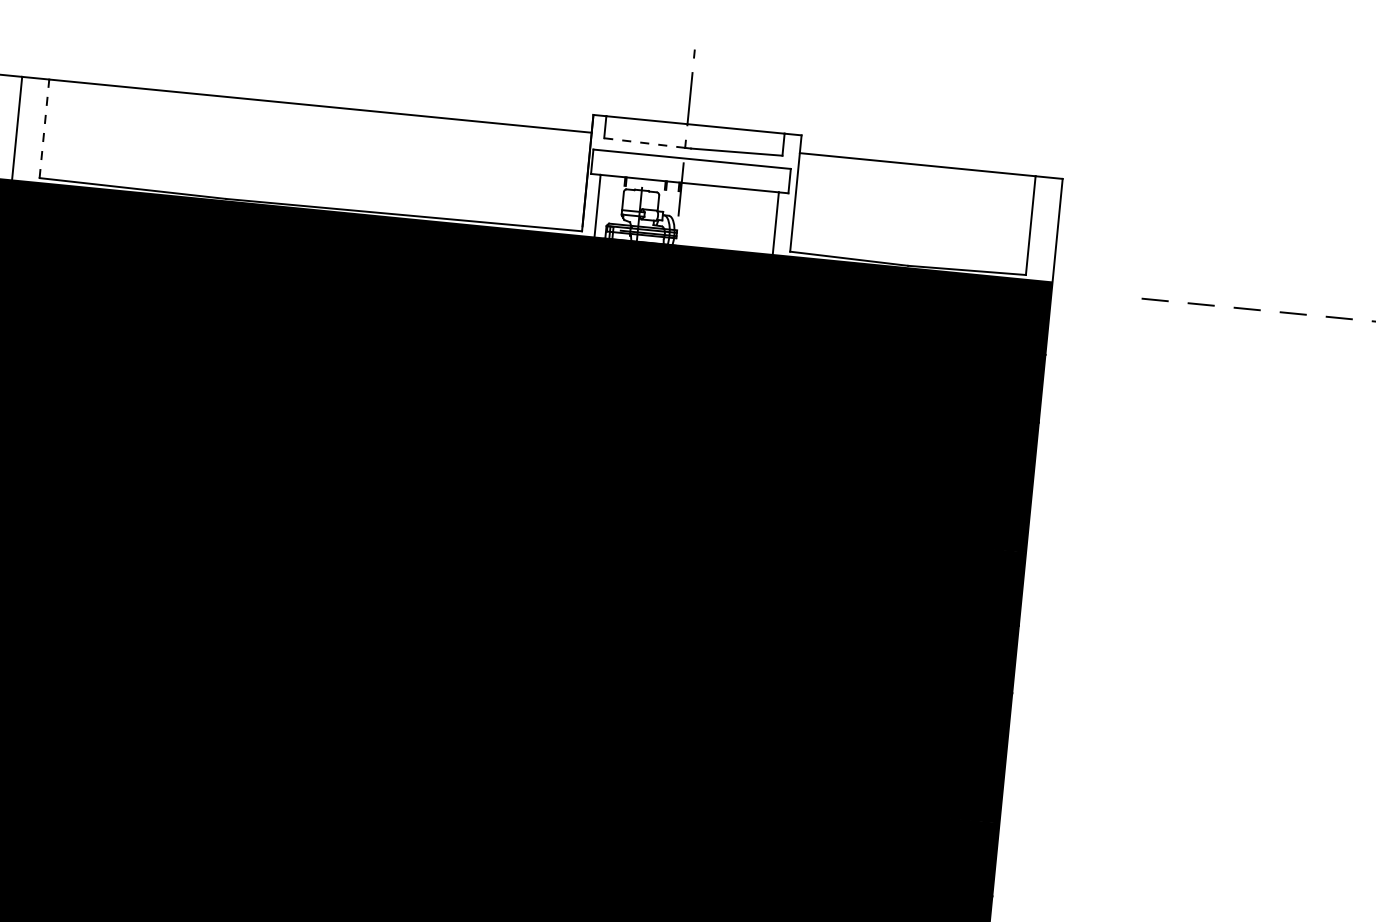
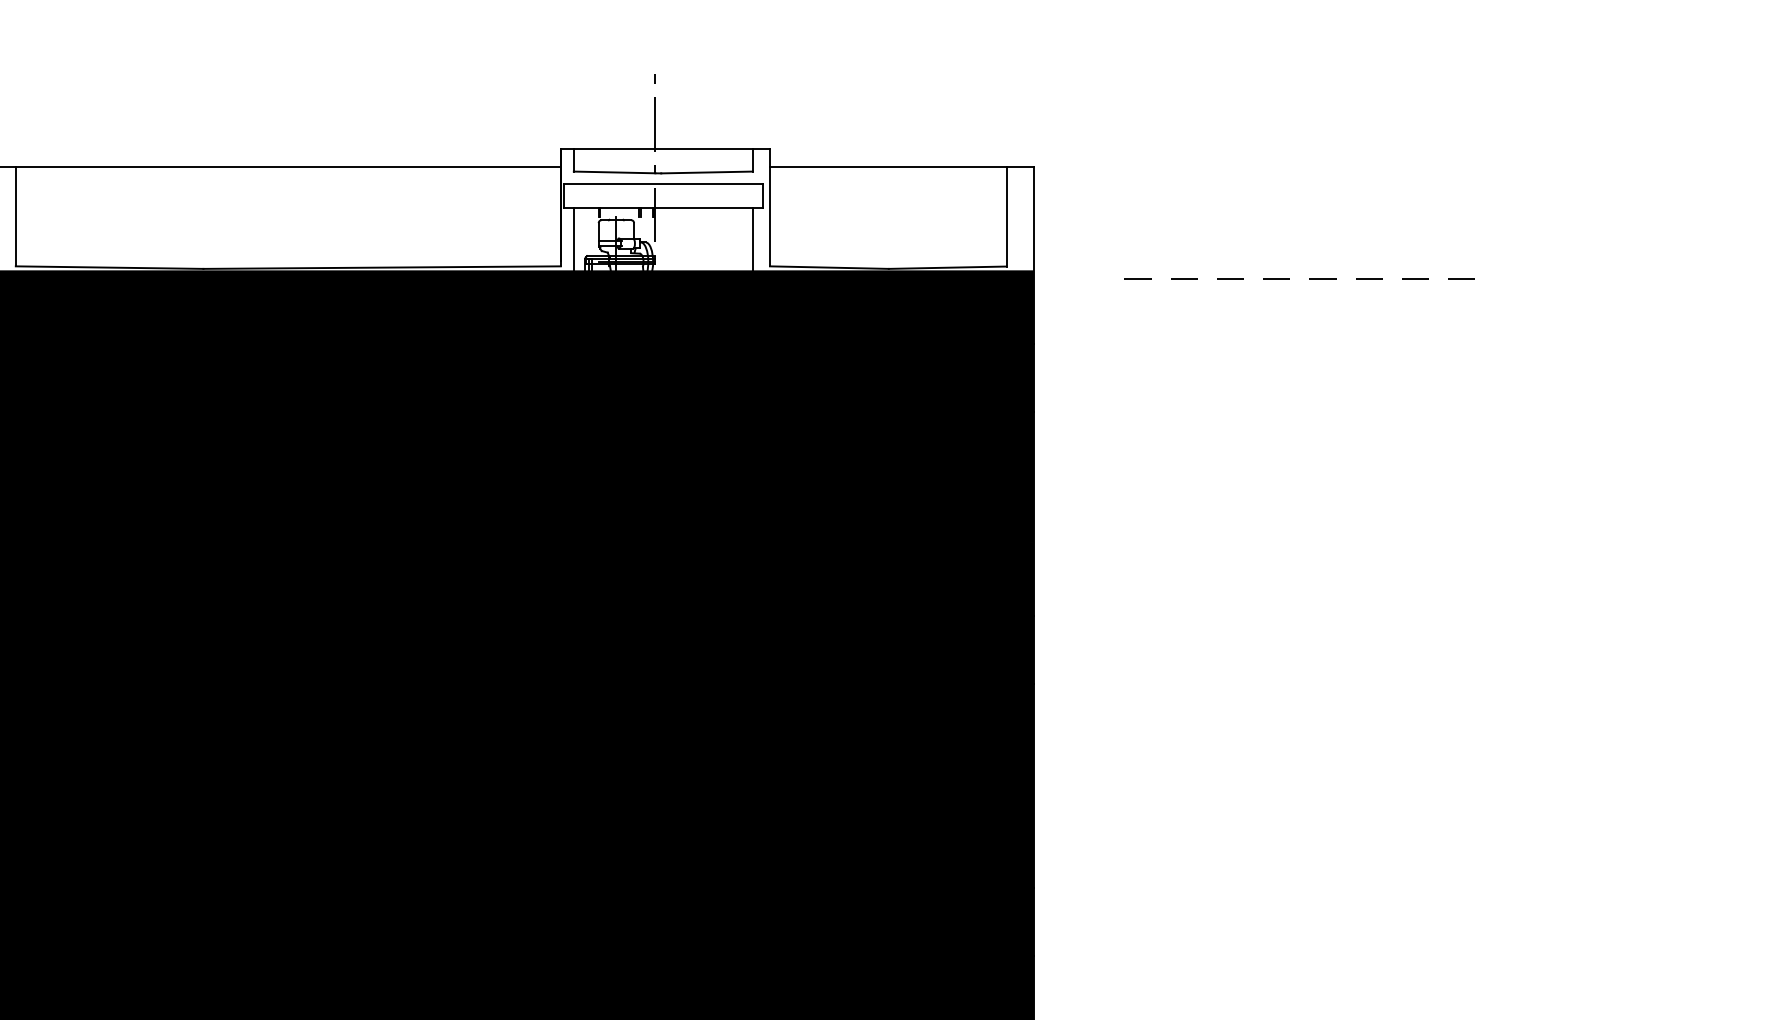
line: (44, 128) -> (15, 216), dashed -> solid
line: (644, 143) -> (614, 172), dashed -> solid

